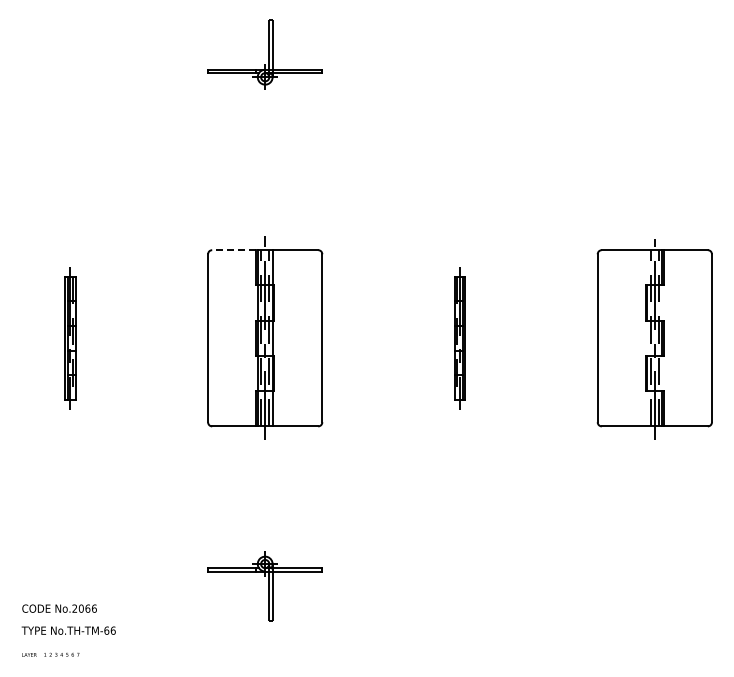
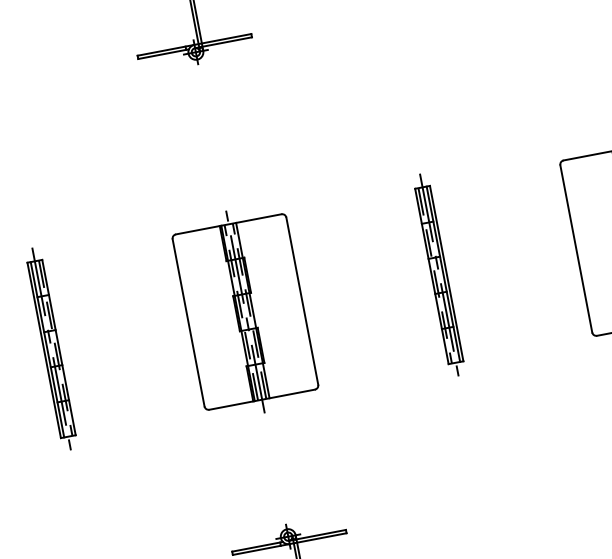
line: (233, 250) -> (197, 230), dashed -> solid
part: (70, 337) -> (51, 348), size x1.43
part: (459, 337) -> (438, 274), size x1.43

